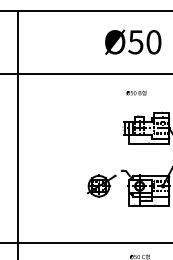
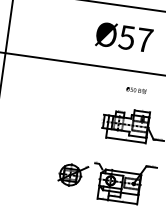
text: (153, 42) -> (144, 40), Ø50 -> Ø57
text: (136, 92) -> (136, 89), moved

